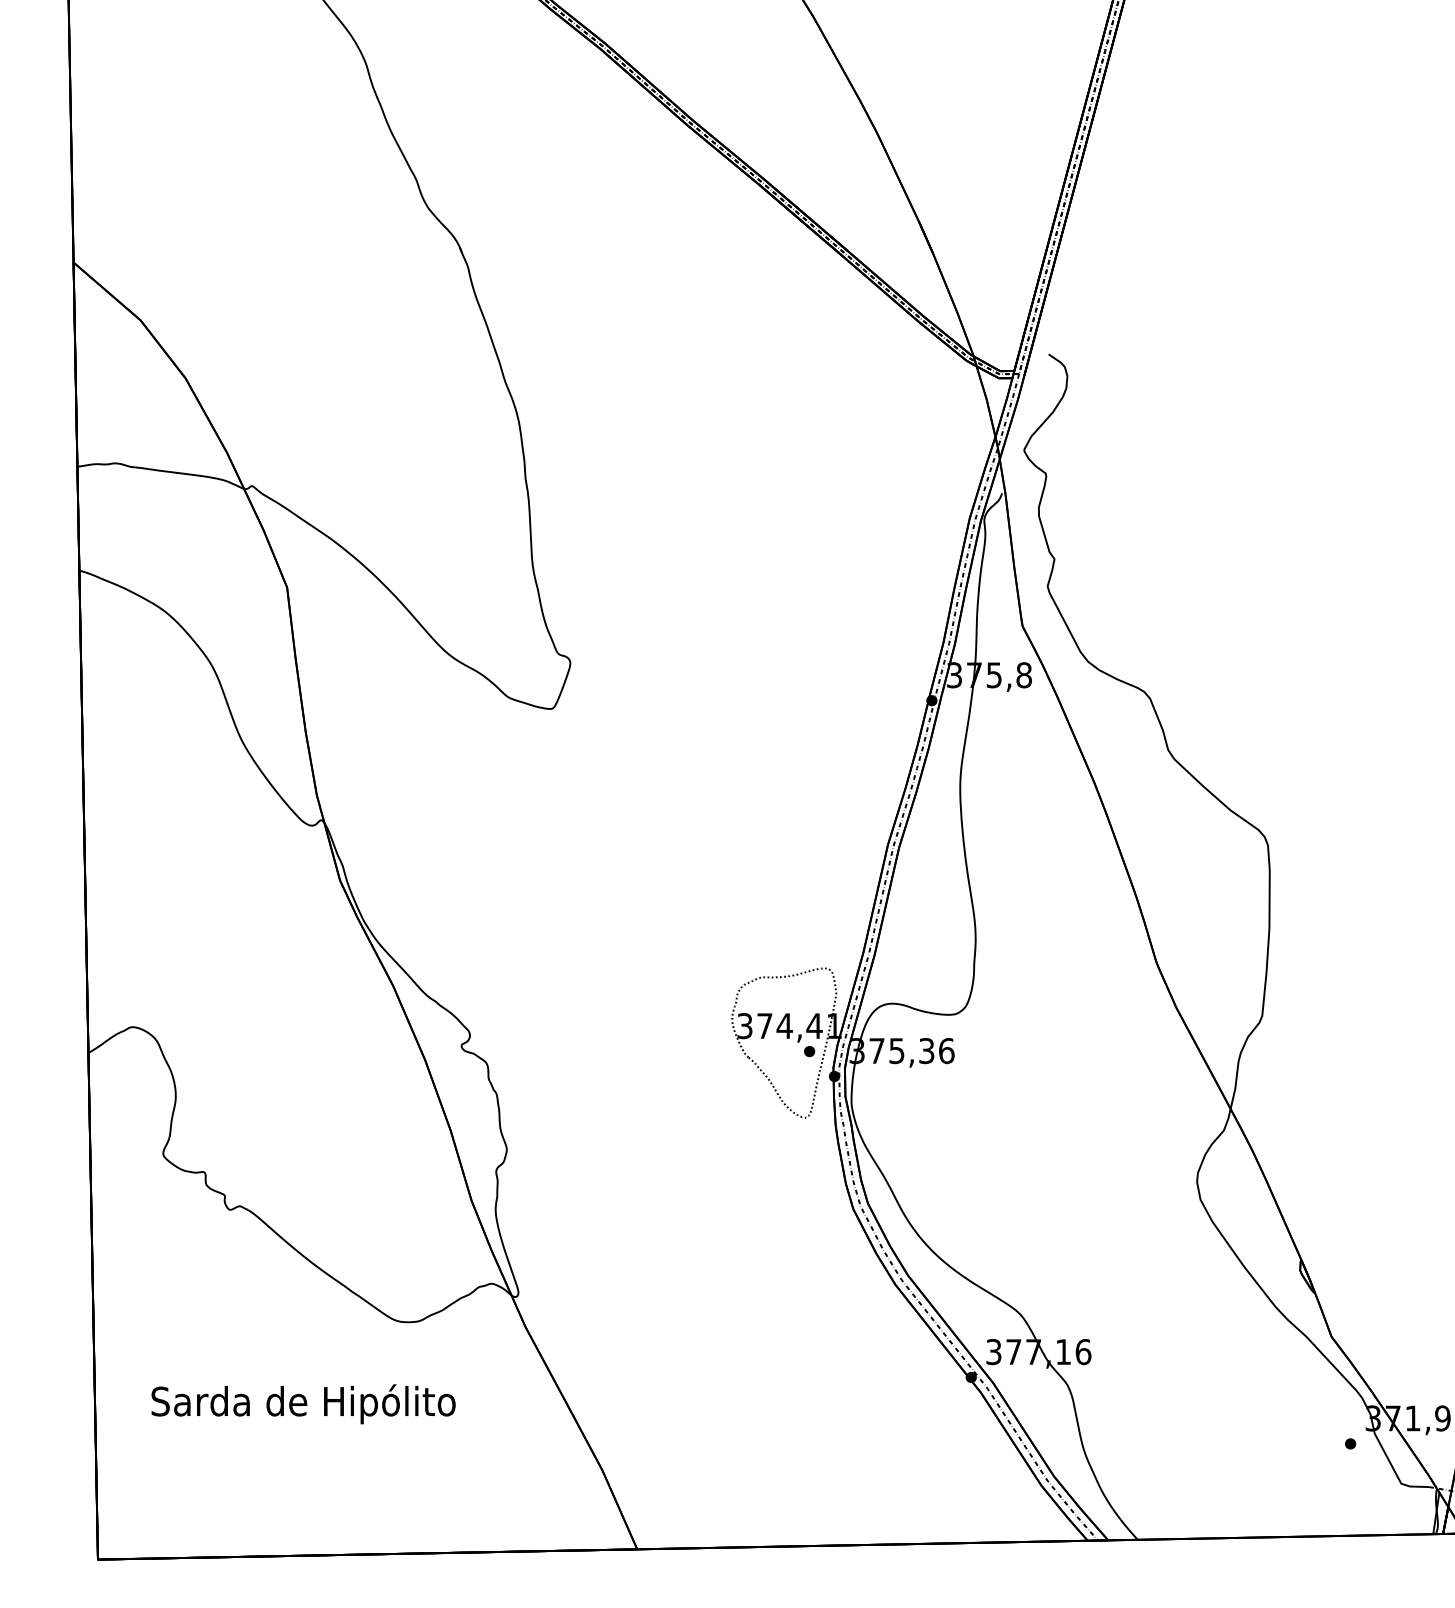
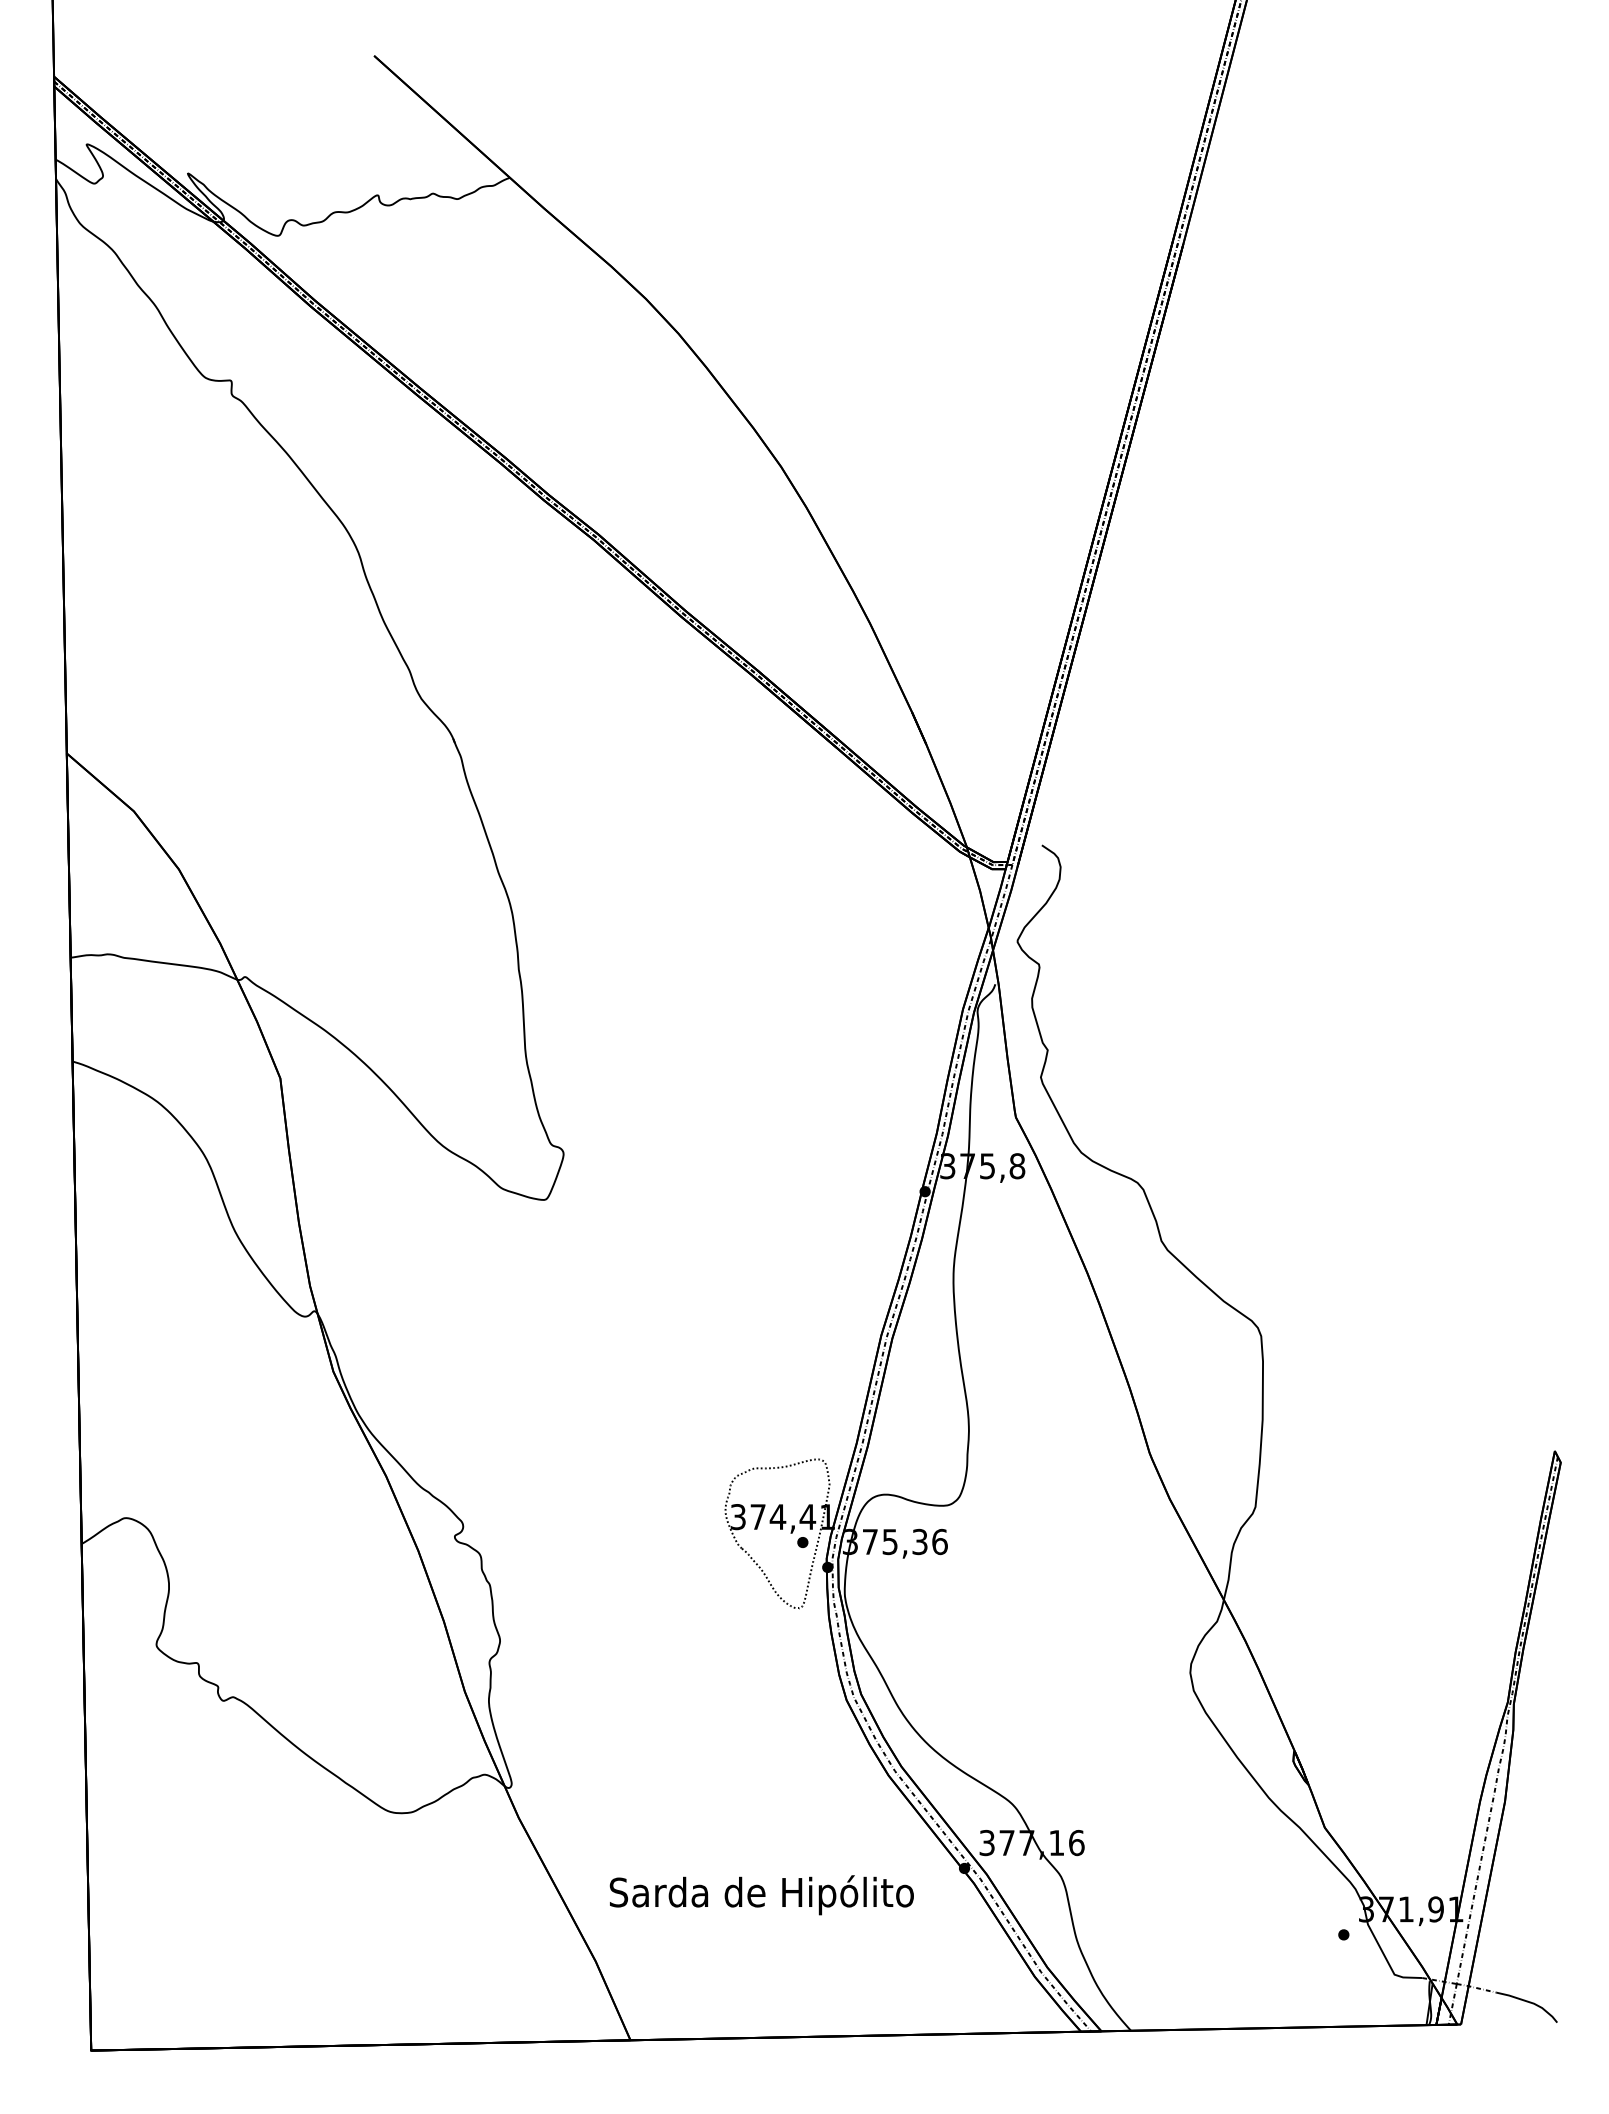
text: (303, 1404) -> (761, 1895), moved

